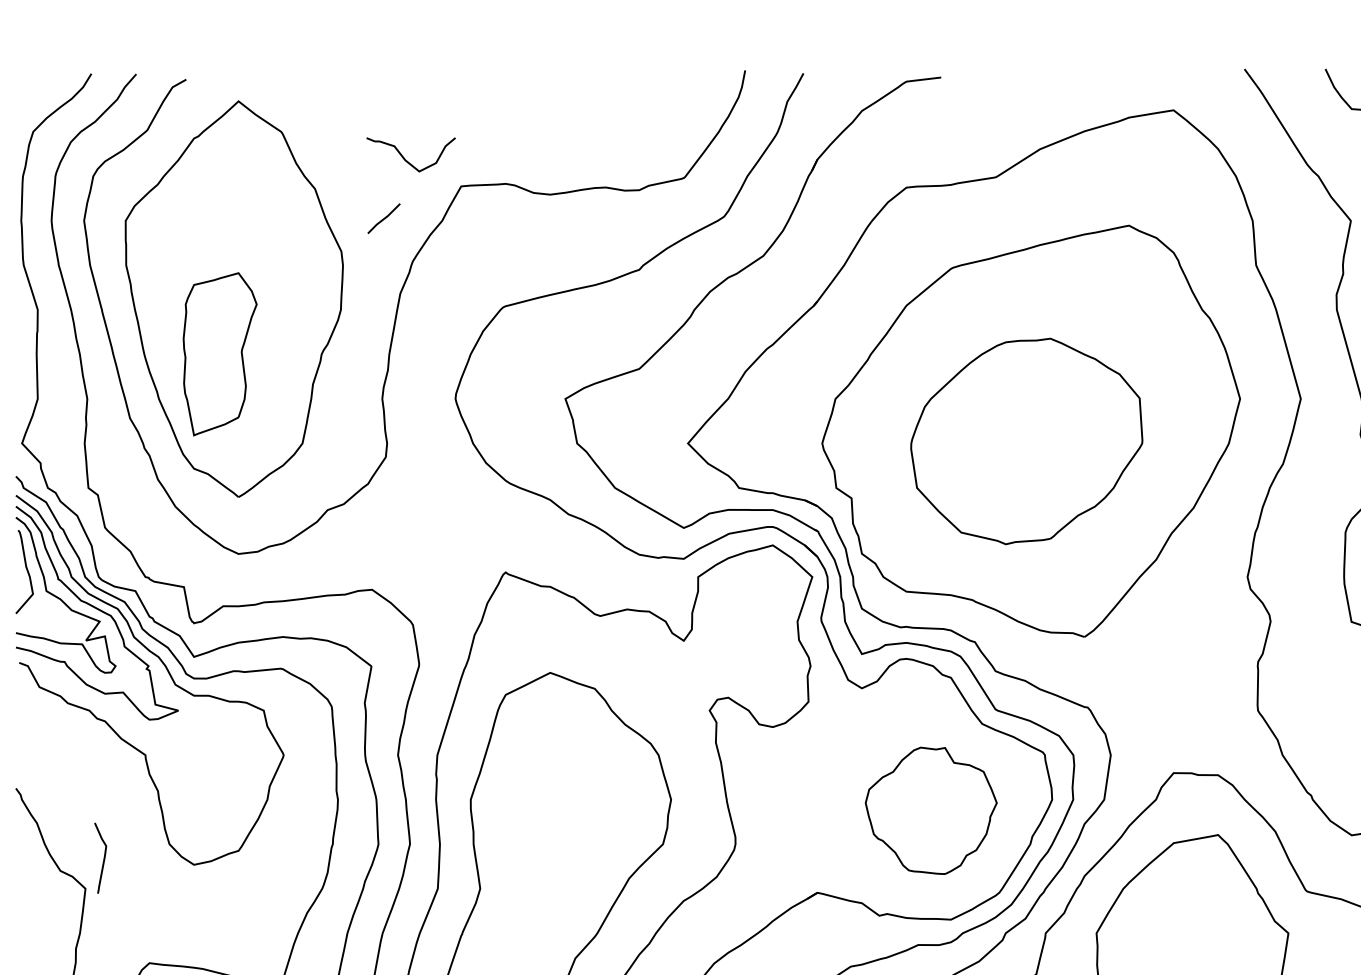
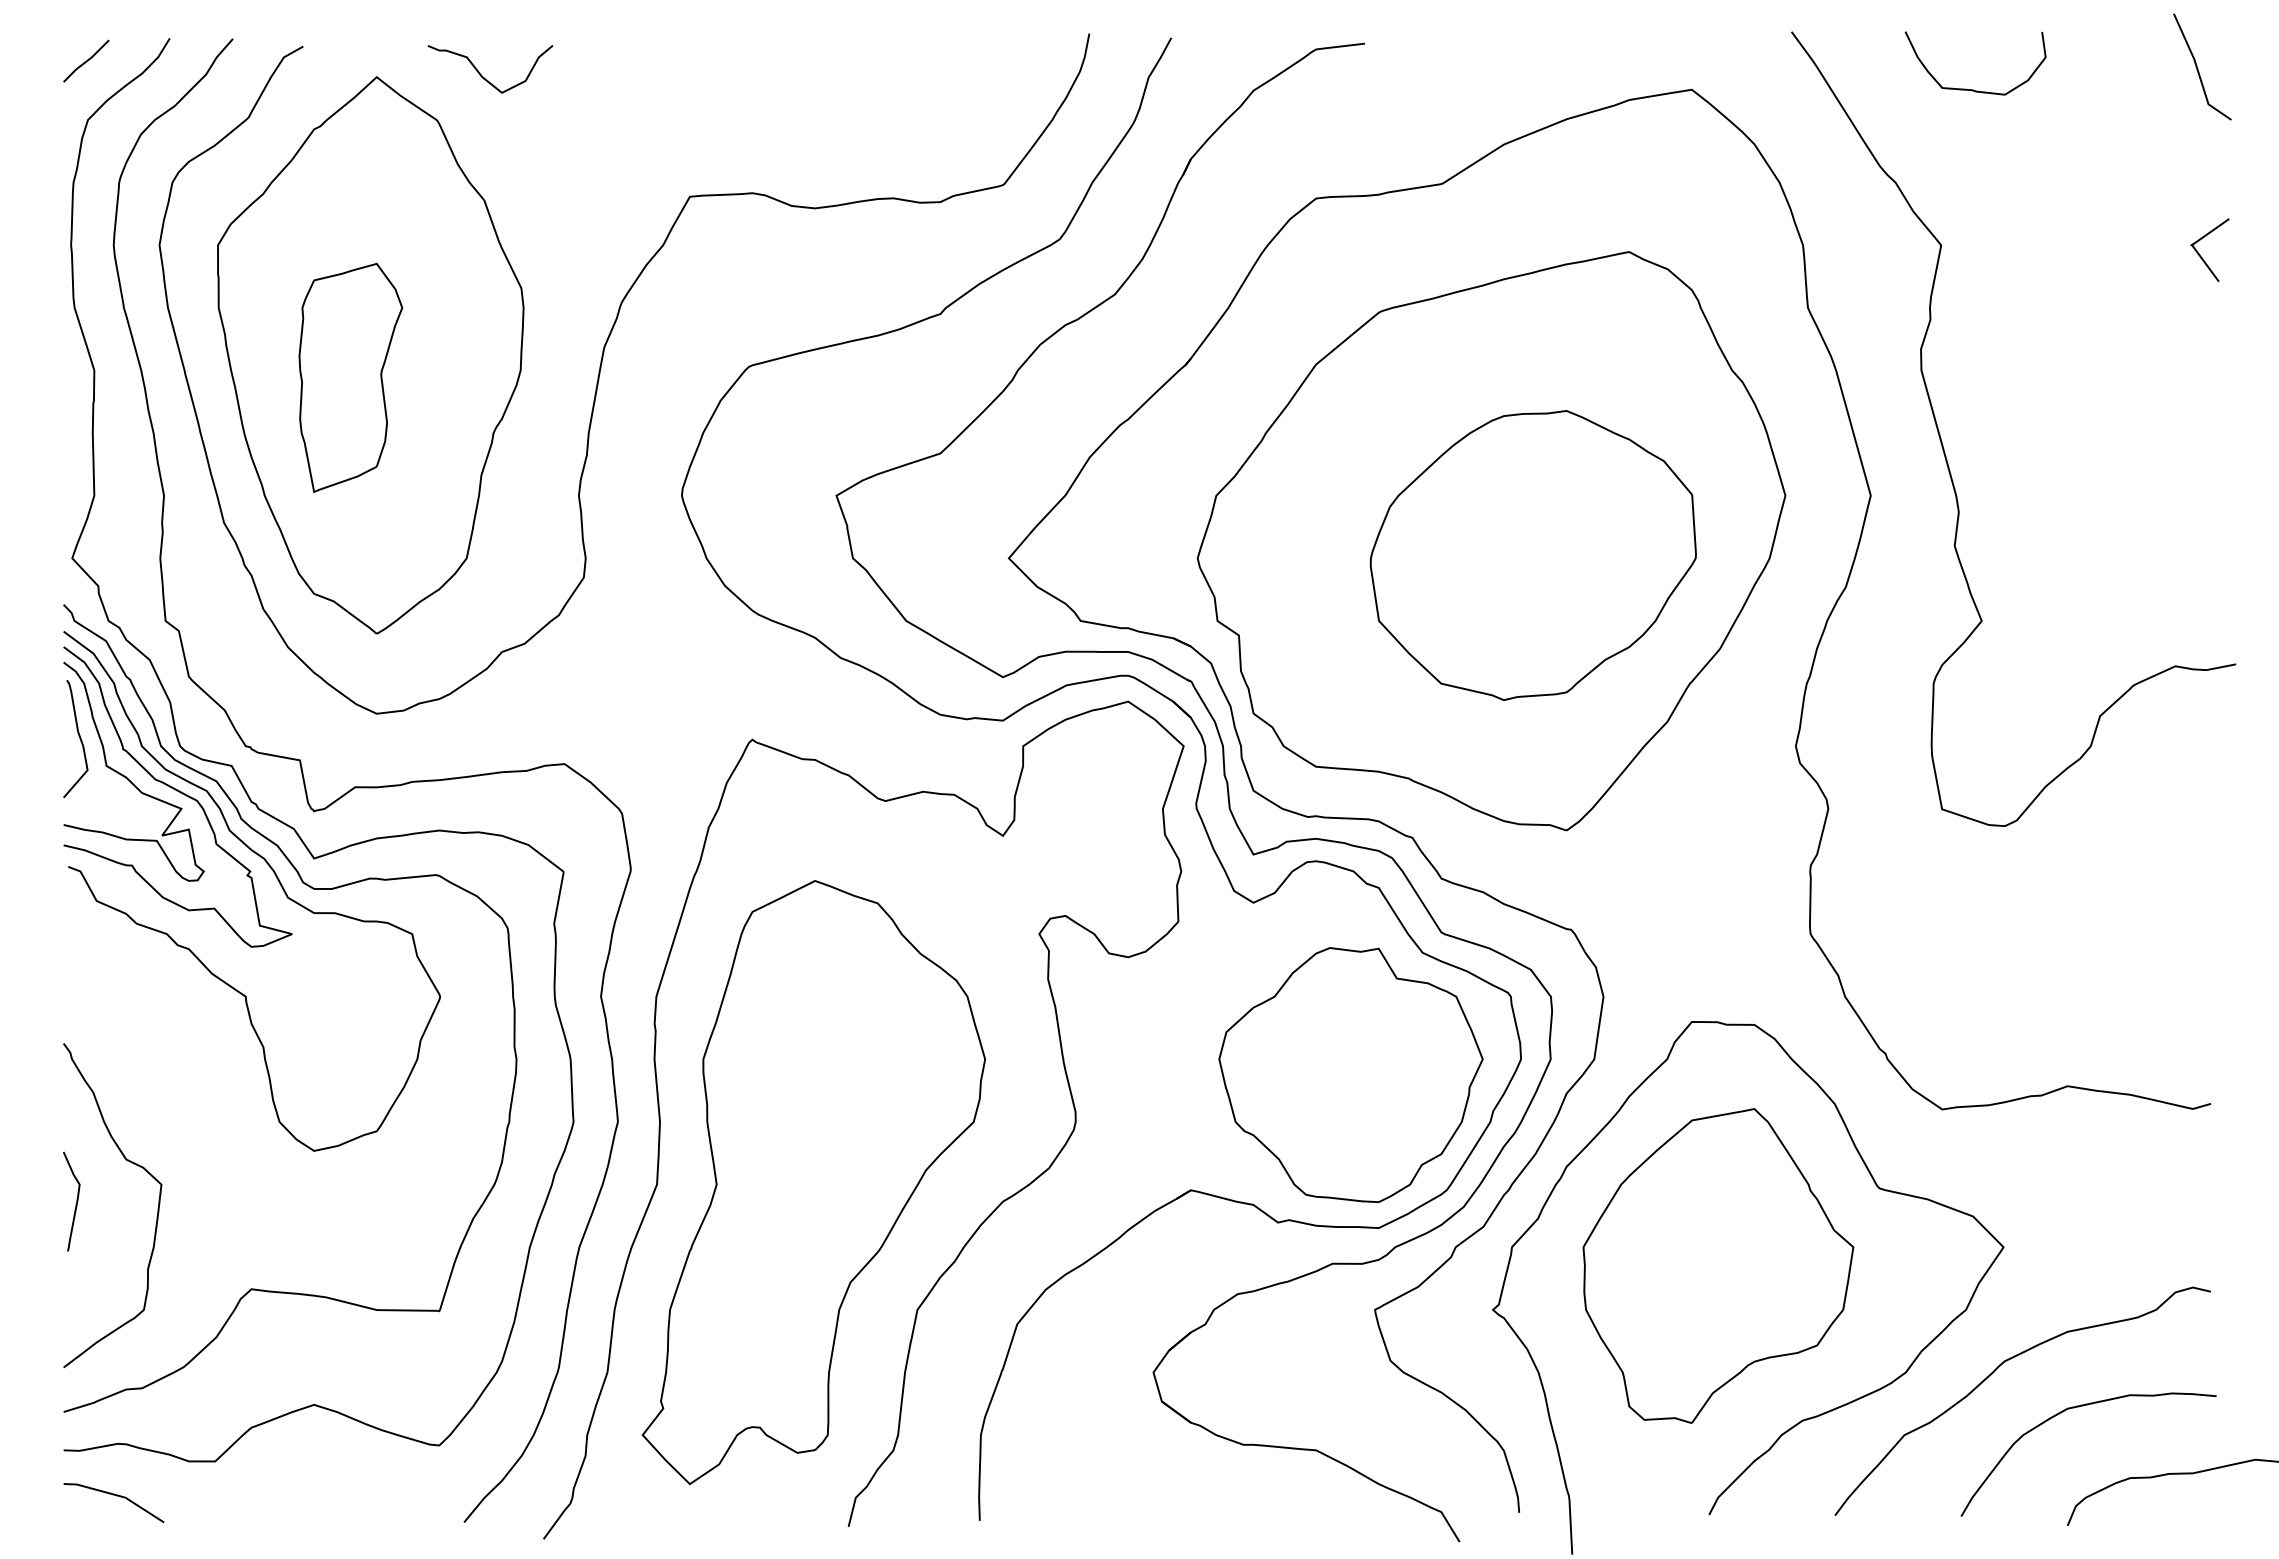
curve: (406, 159) -> (483, 76), moved
line: (384, 218) -> (86, 60), moved
part: (219, 354) -> (350, 377), moved
part: (1026, 441) -> (1532, 555), moved
part: (930, 810) -> (1350, 1074), size x1.43
curve: (104, 858) -> (76, 1201), moved

